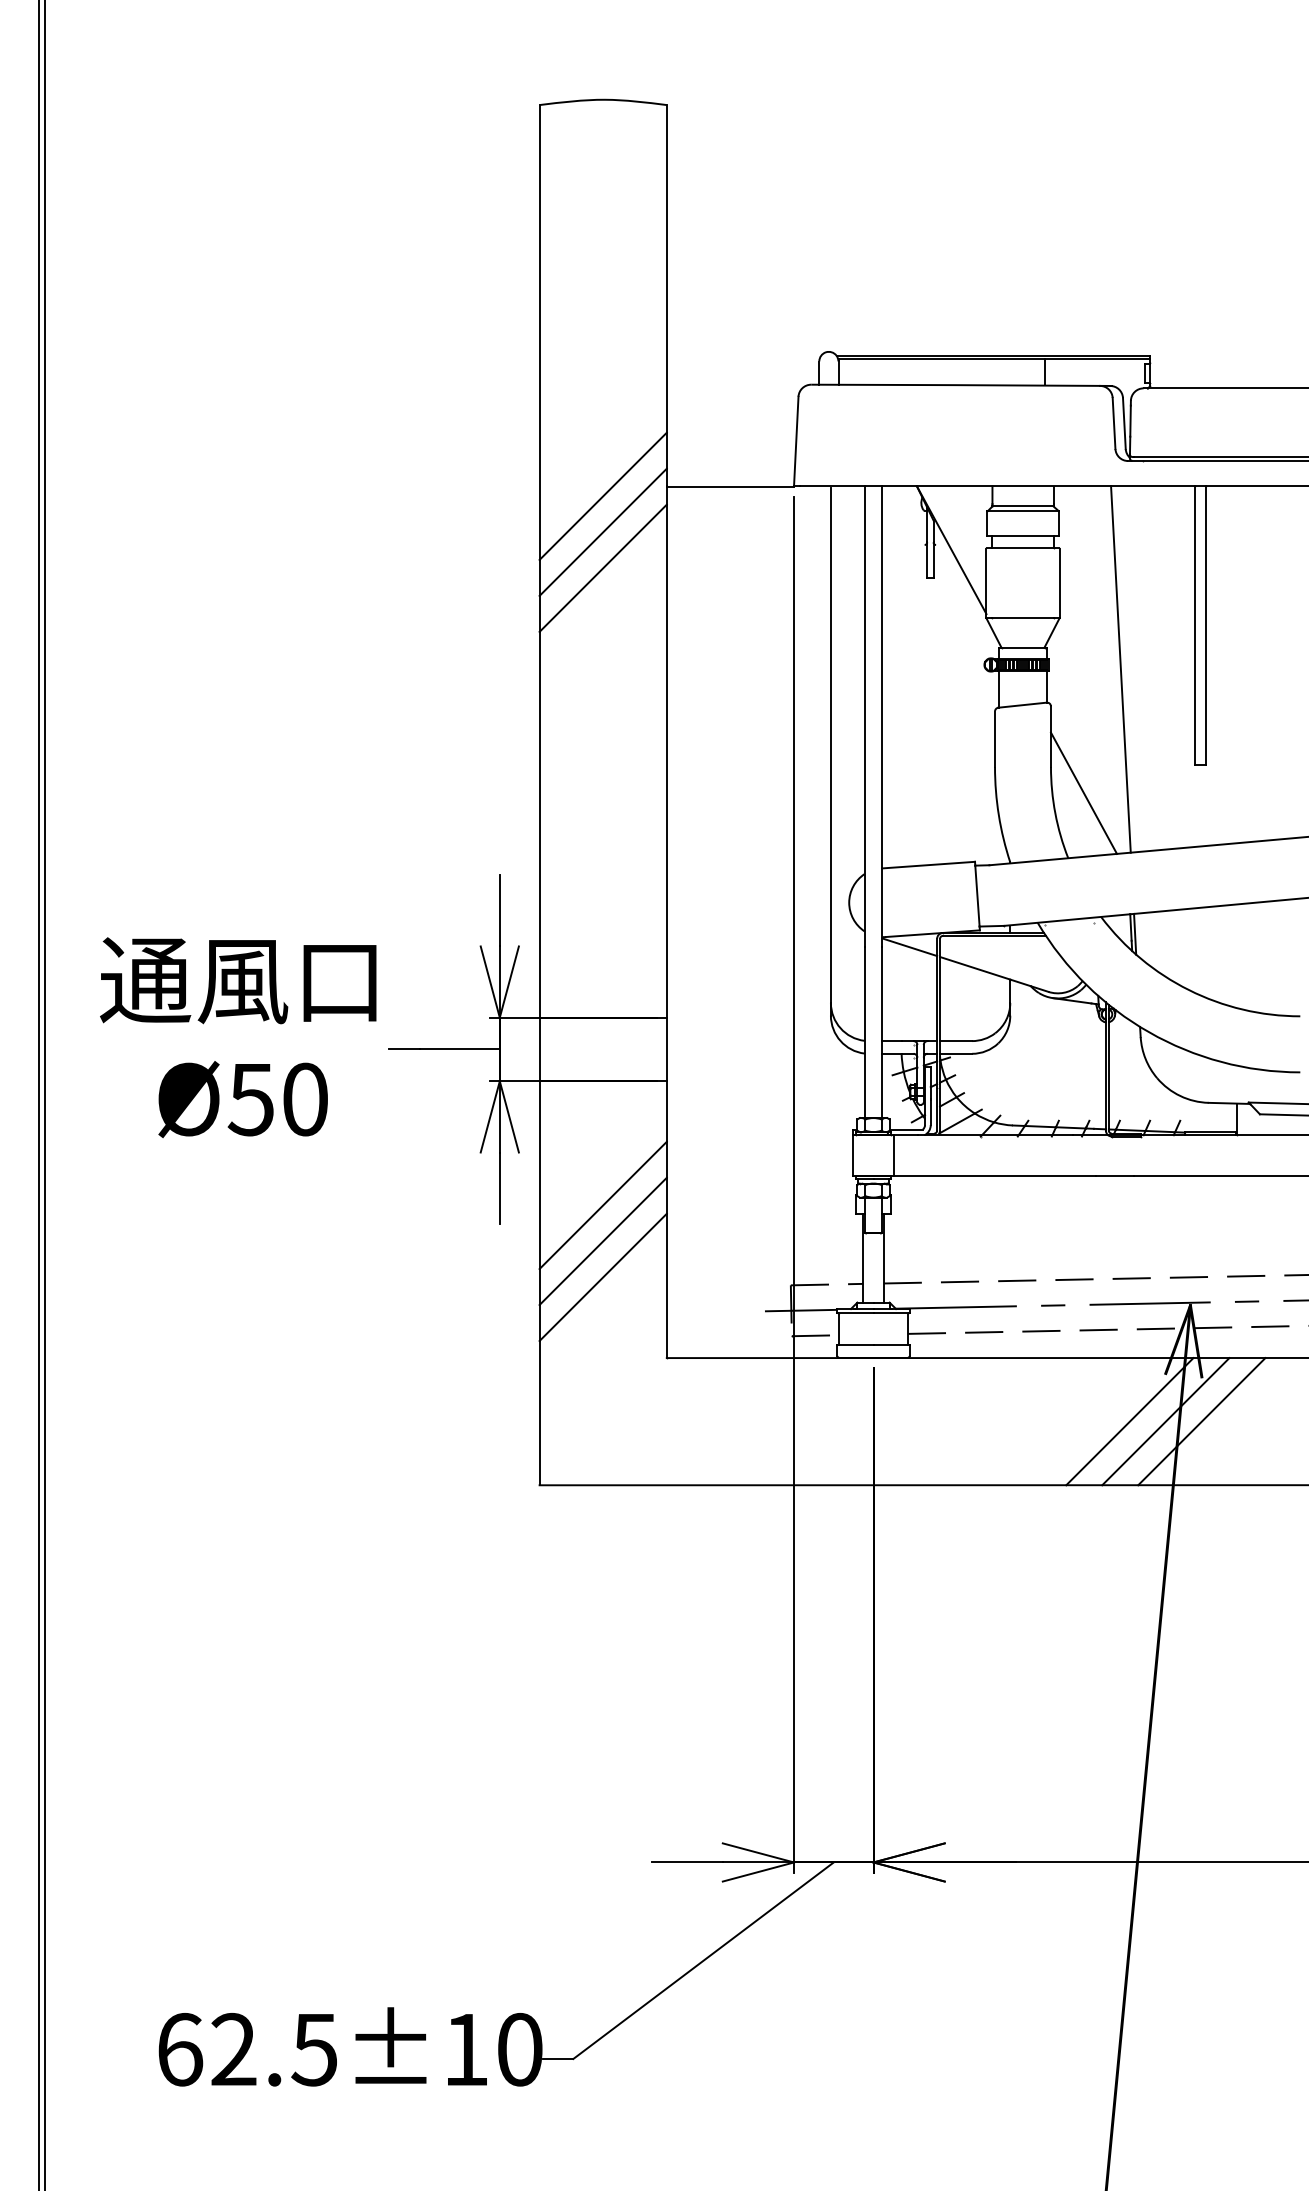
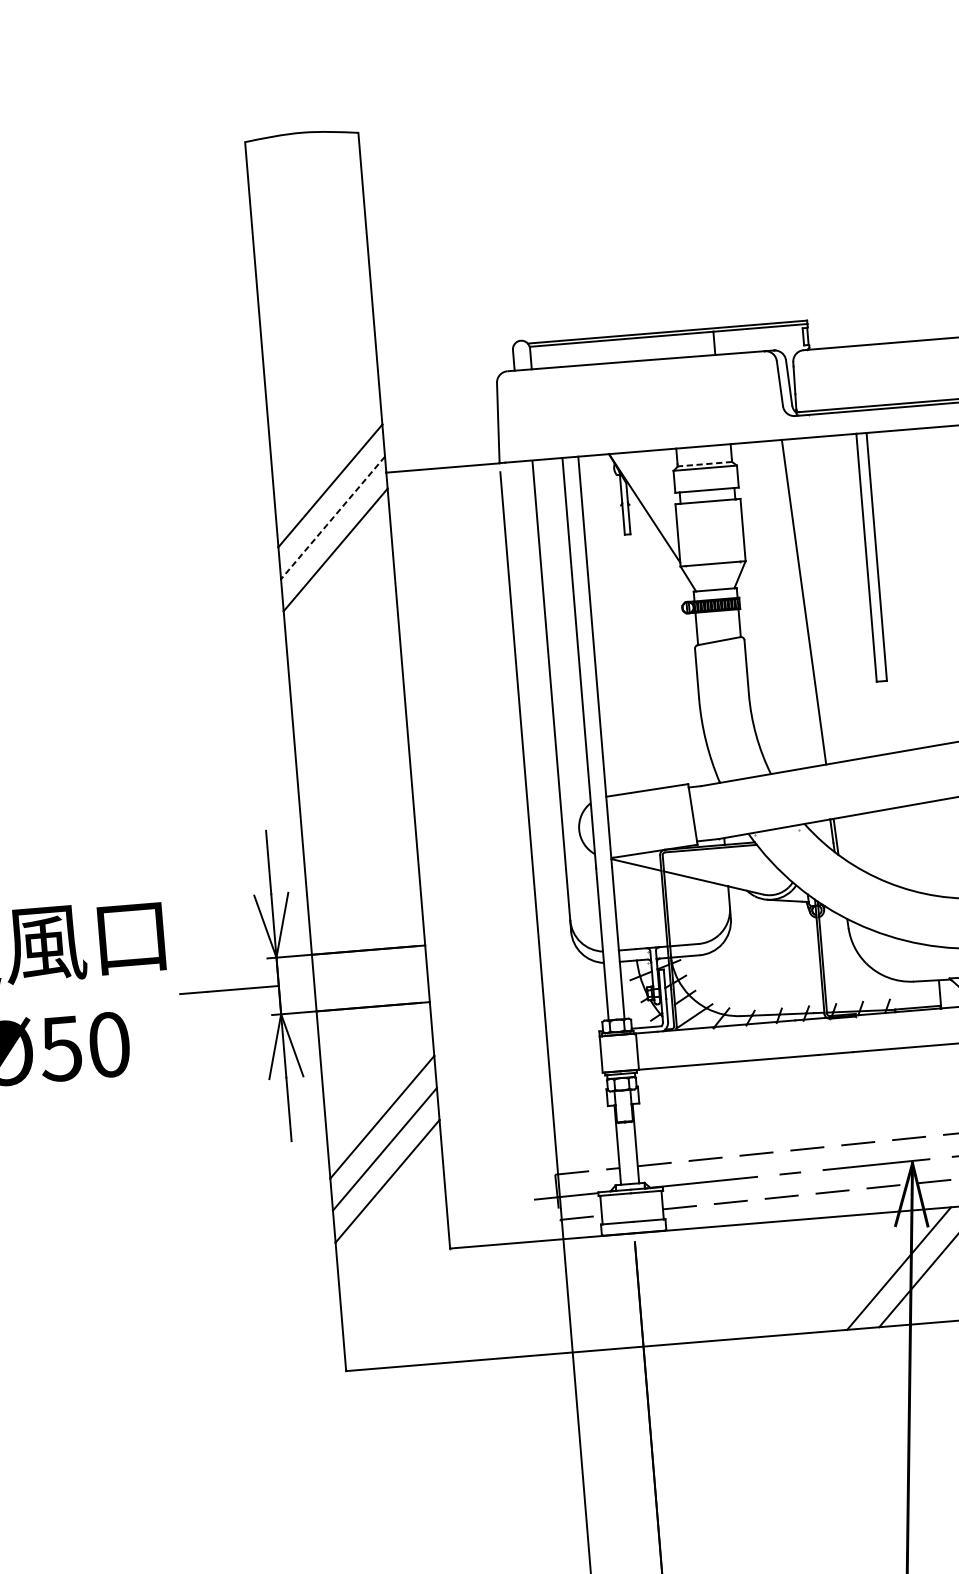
line: (1022, 506) -> (704, 464), solid -> dashed
line: (603, 532) -> (333, 518), solid -> dashed
line: (1083, 792) -> (779, 714), removed
line: (1129, 1421) -> (866, 1271), removed

